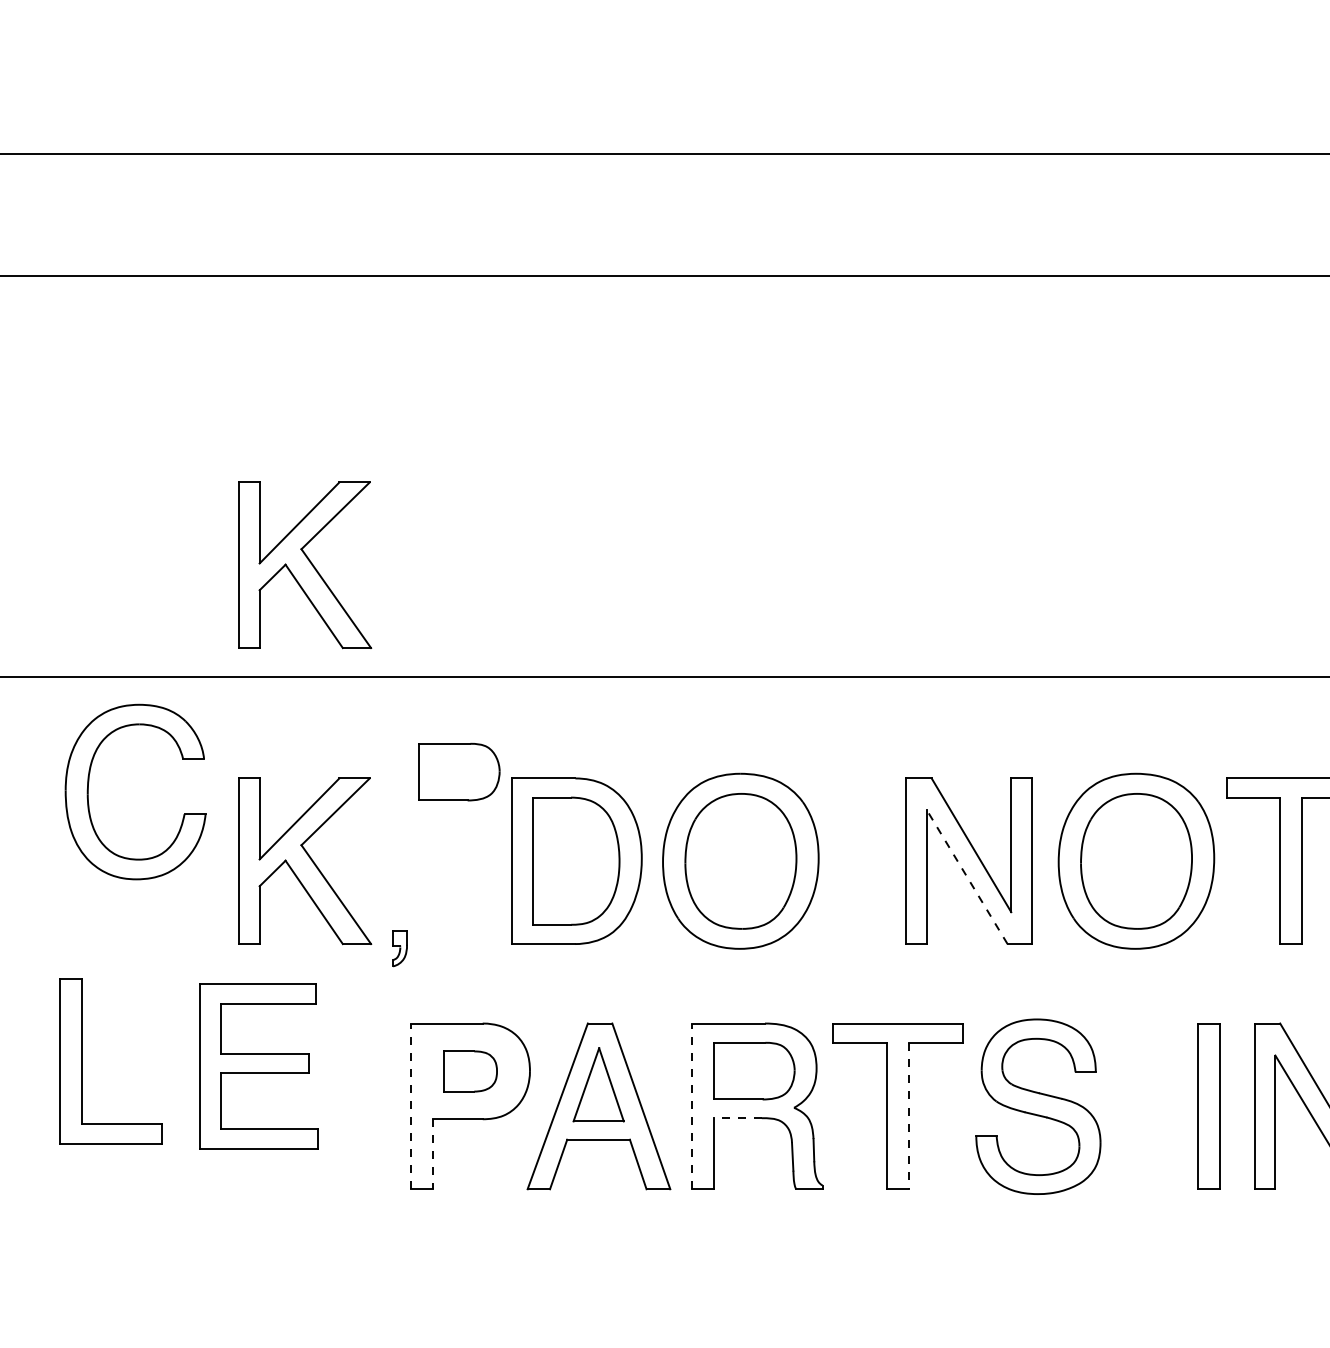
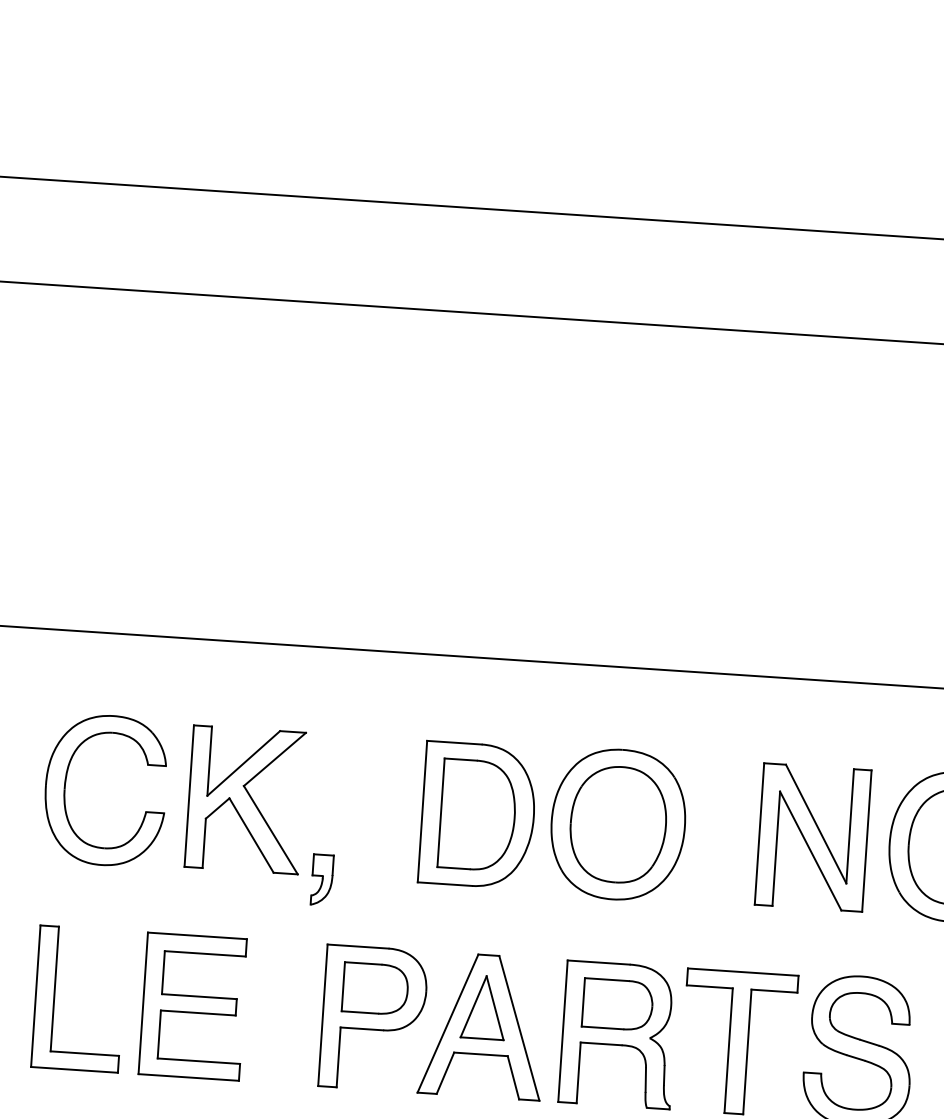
part: (305, 565) -> (263, 547), removed
part: (459, 771) -> (383, 731), removed
part: (89, 782) -> (66, 779), moved
line: (966, 876) -> (810, 850), dashed -> solid
part: (399, 948) -> (321, 879), size x1.67
part: (82, 1061) -> (54, 997), moved
part: (258, 1066) -> (193, 1006), moved
part: (470, 1071) -> (375, 988), size x1.43
line: (411, 1106) -> (323, 1015), dashed -> solid
line: (692, 1106) -> (563, 1031), dashed -> solid
line: (908, 1116) -> (746, 1052), dashed -> solid
line: (737, 1118) -> (600, 1044), dashed -> solid
line: (432, 1154) -> (338, 1057), dashed -> solid

